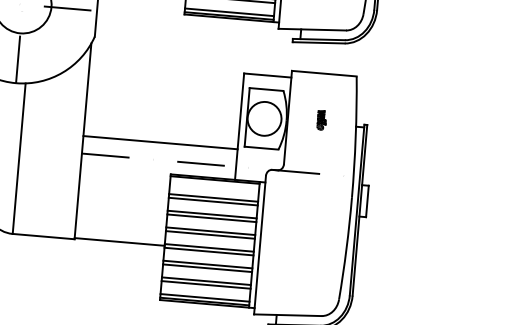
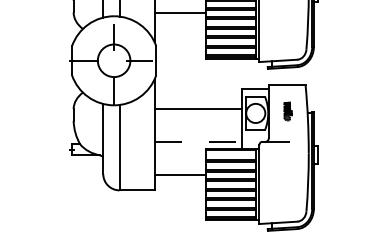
part: (320, 120) -> (287, 111), size x1.67
line: (160, 142) -> (198, 108), moved
line: (118, 241) -> (179, 174), moved

